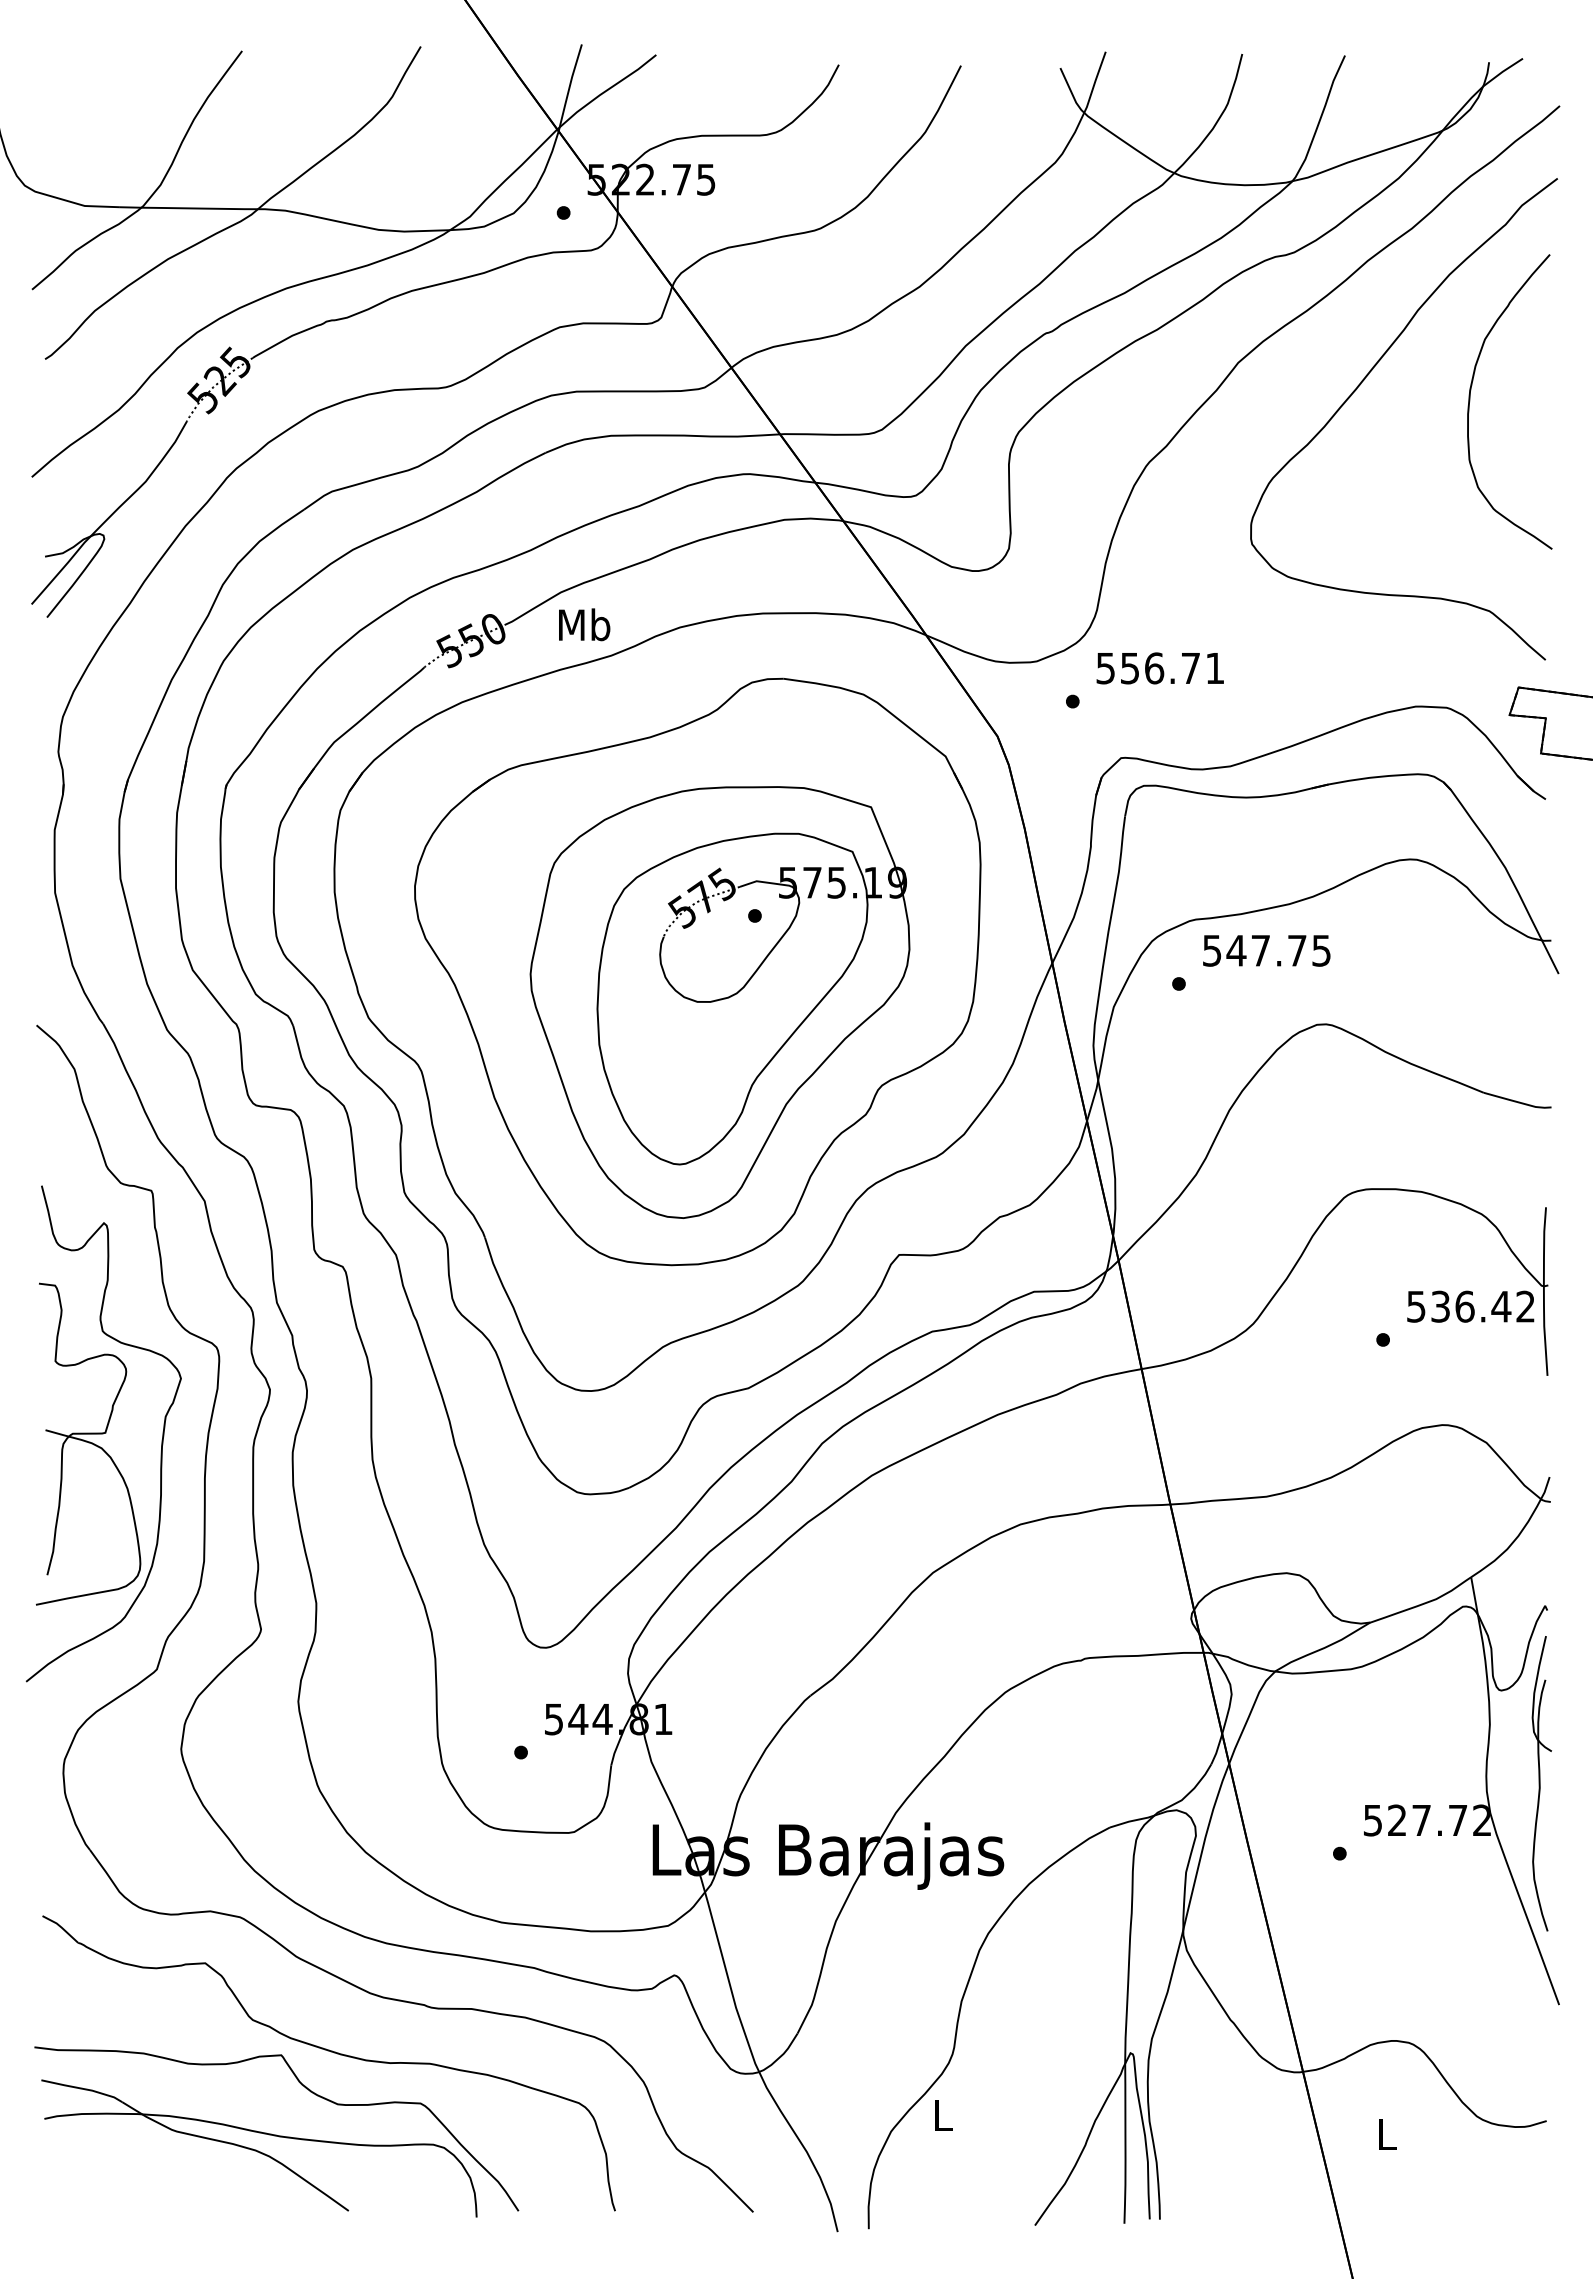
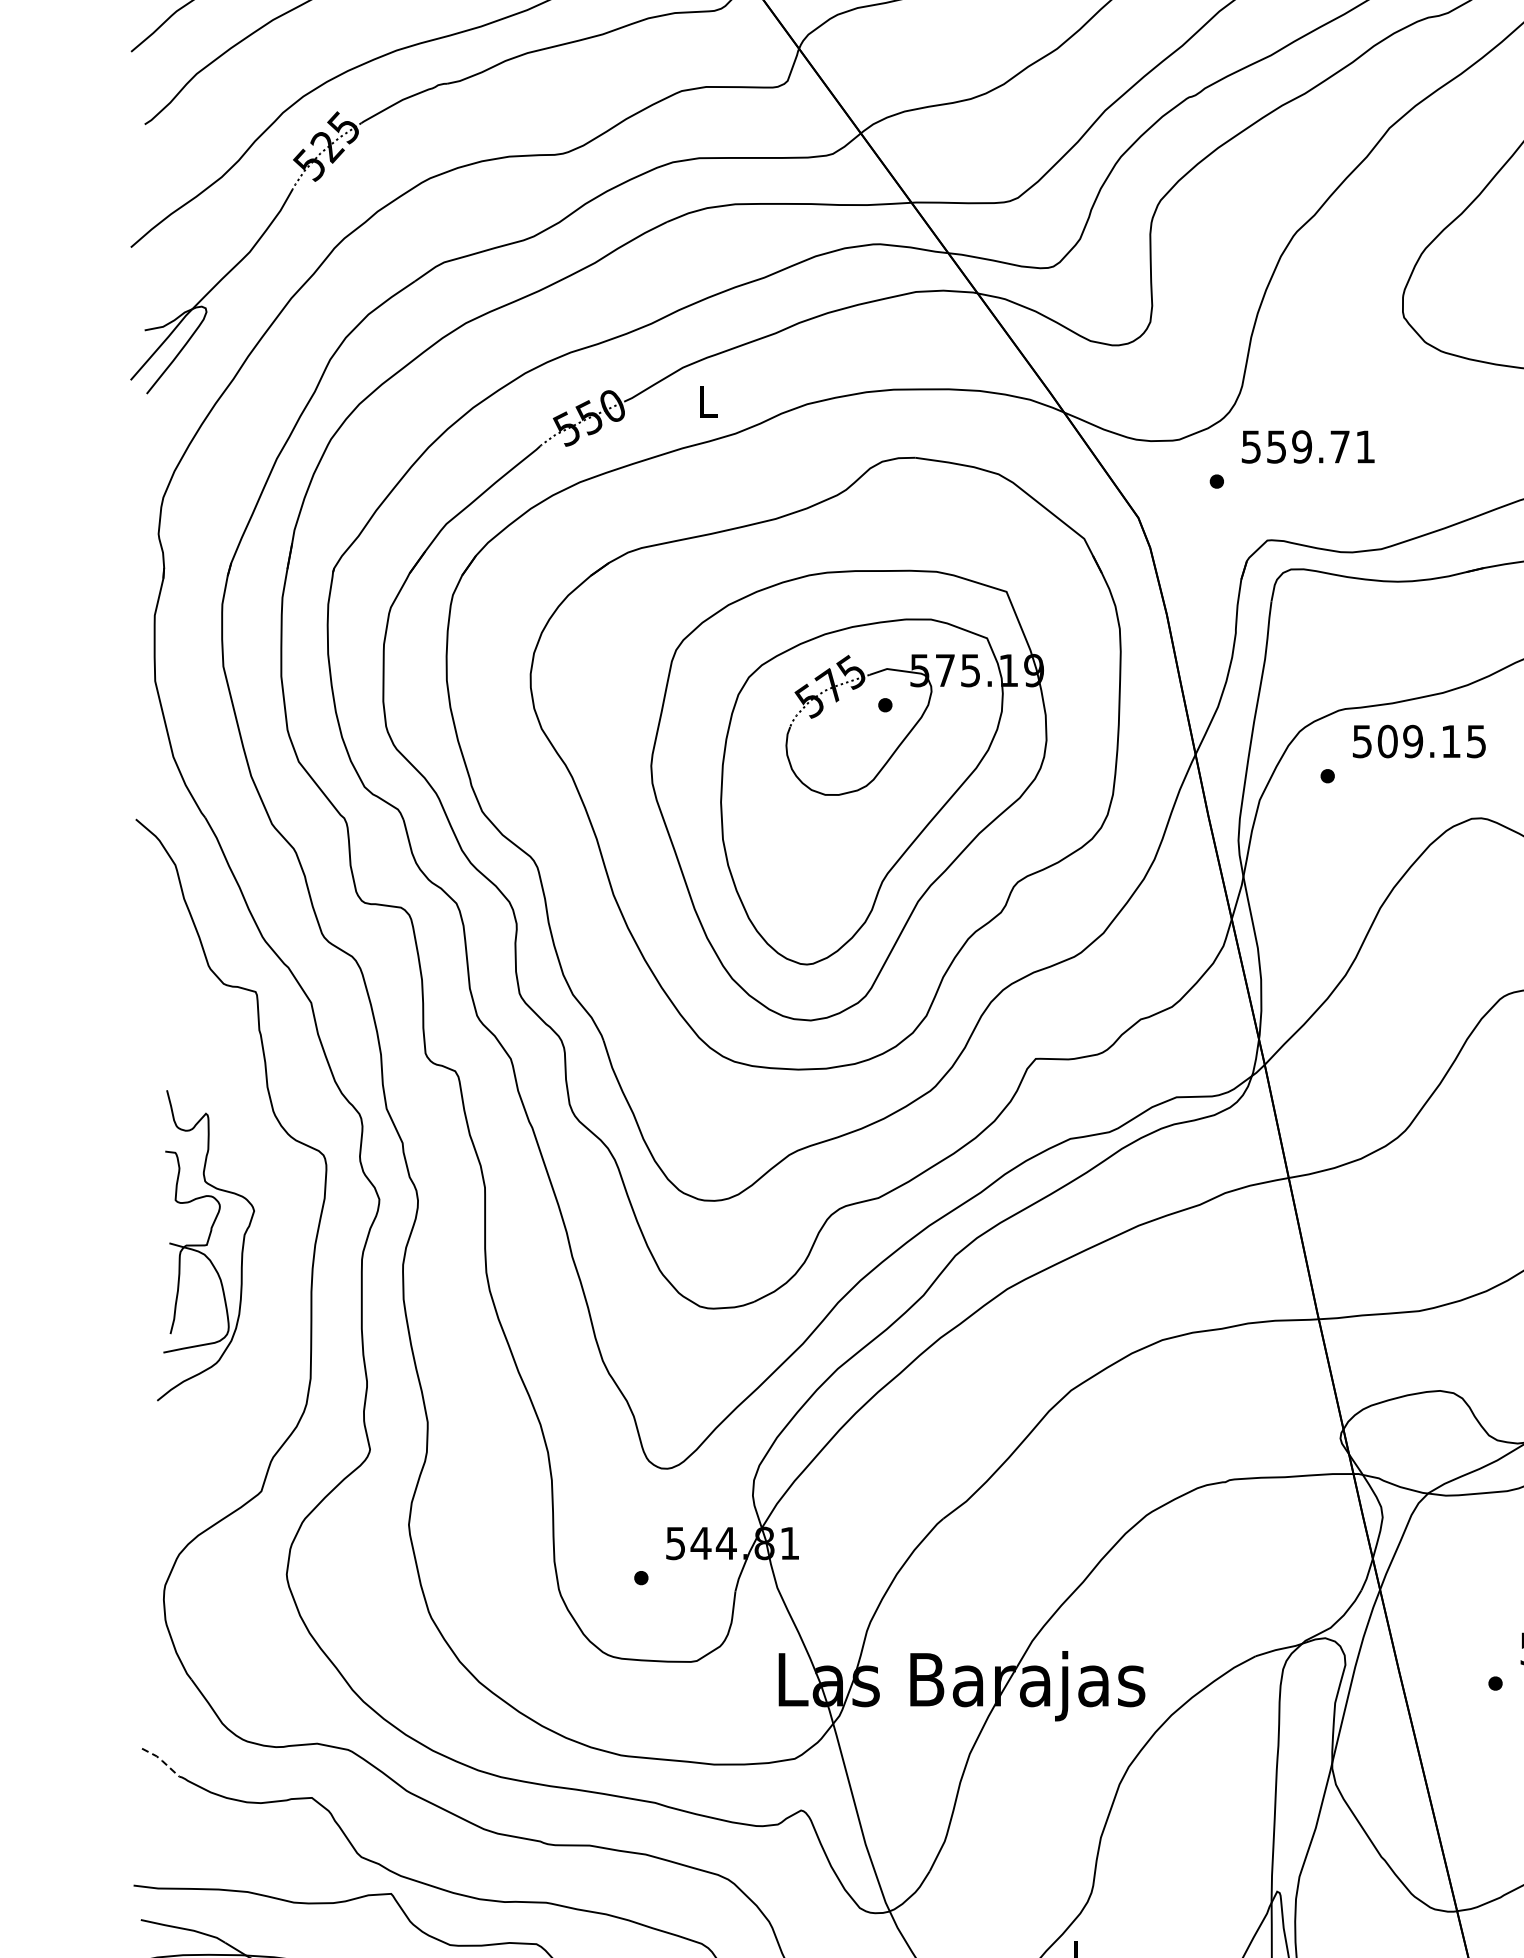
text: (584, 624) -> (707, 401), Mb -> L
text: (1154, 668) -> (1302, 447), 556.71 -> 559.71
text: (1266, 950) -> (1419, 741), 547.75 -> 509.15
part: (103, 1433) -> (205, 1245), size x0.6
line: (61, 1927) -> (161, 1760), solid -> dashed

